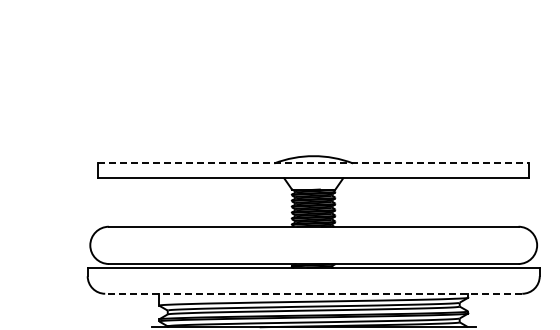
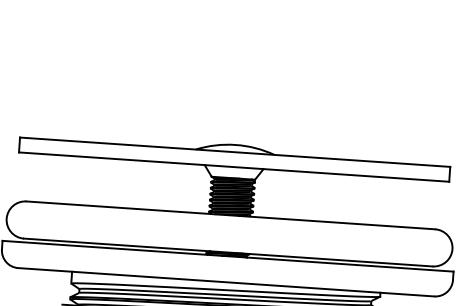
line: (313, 163) -> (234, 152), dashed -> solid
line: (313, 293) -> (226, 281), dashed -> solid

